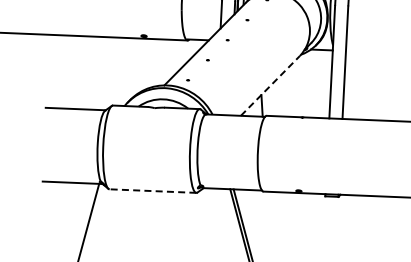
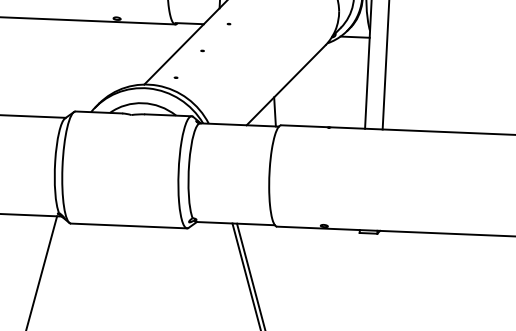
line: (270, 85) -> (286, 84), dashed -> solid
line: (152, 191) -> (128, 226), dashed -> solid

